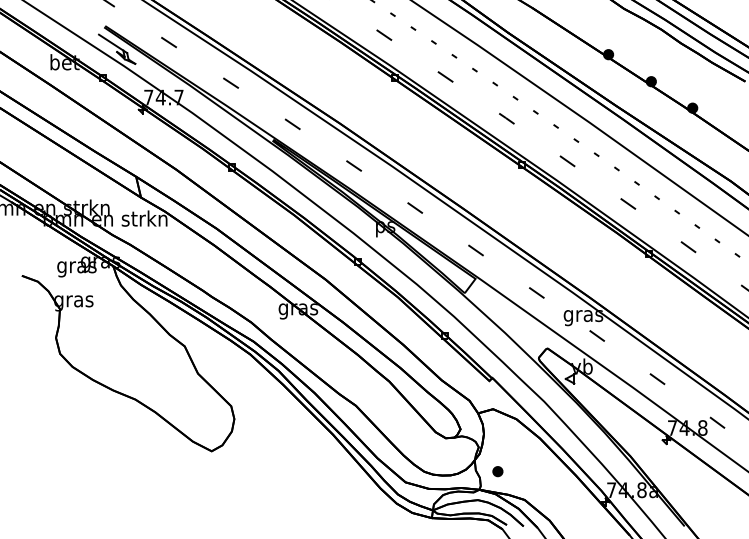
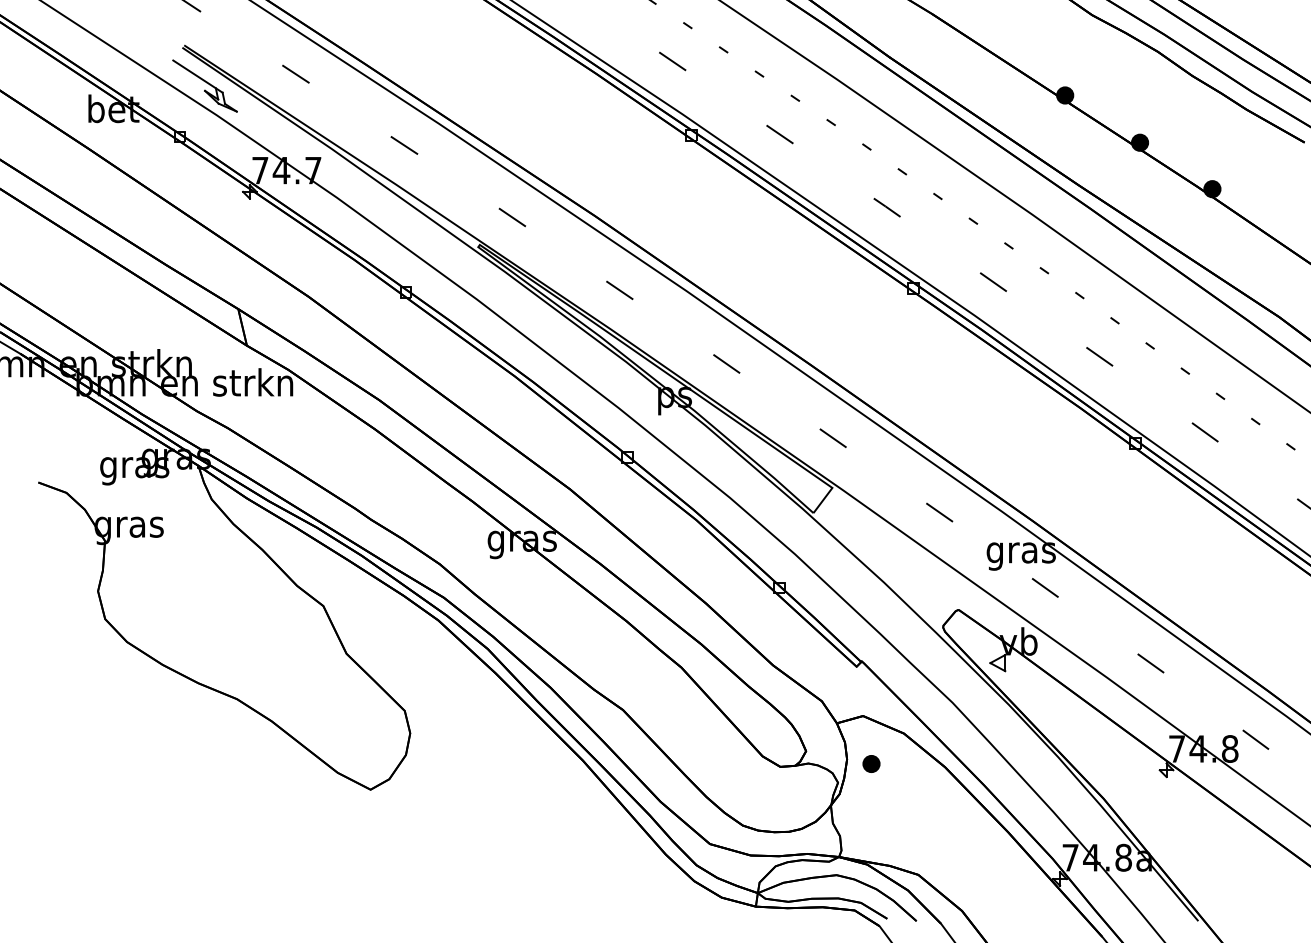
part: (497, 471) -> (870, 763), moved

